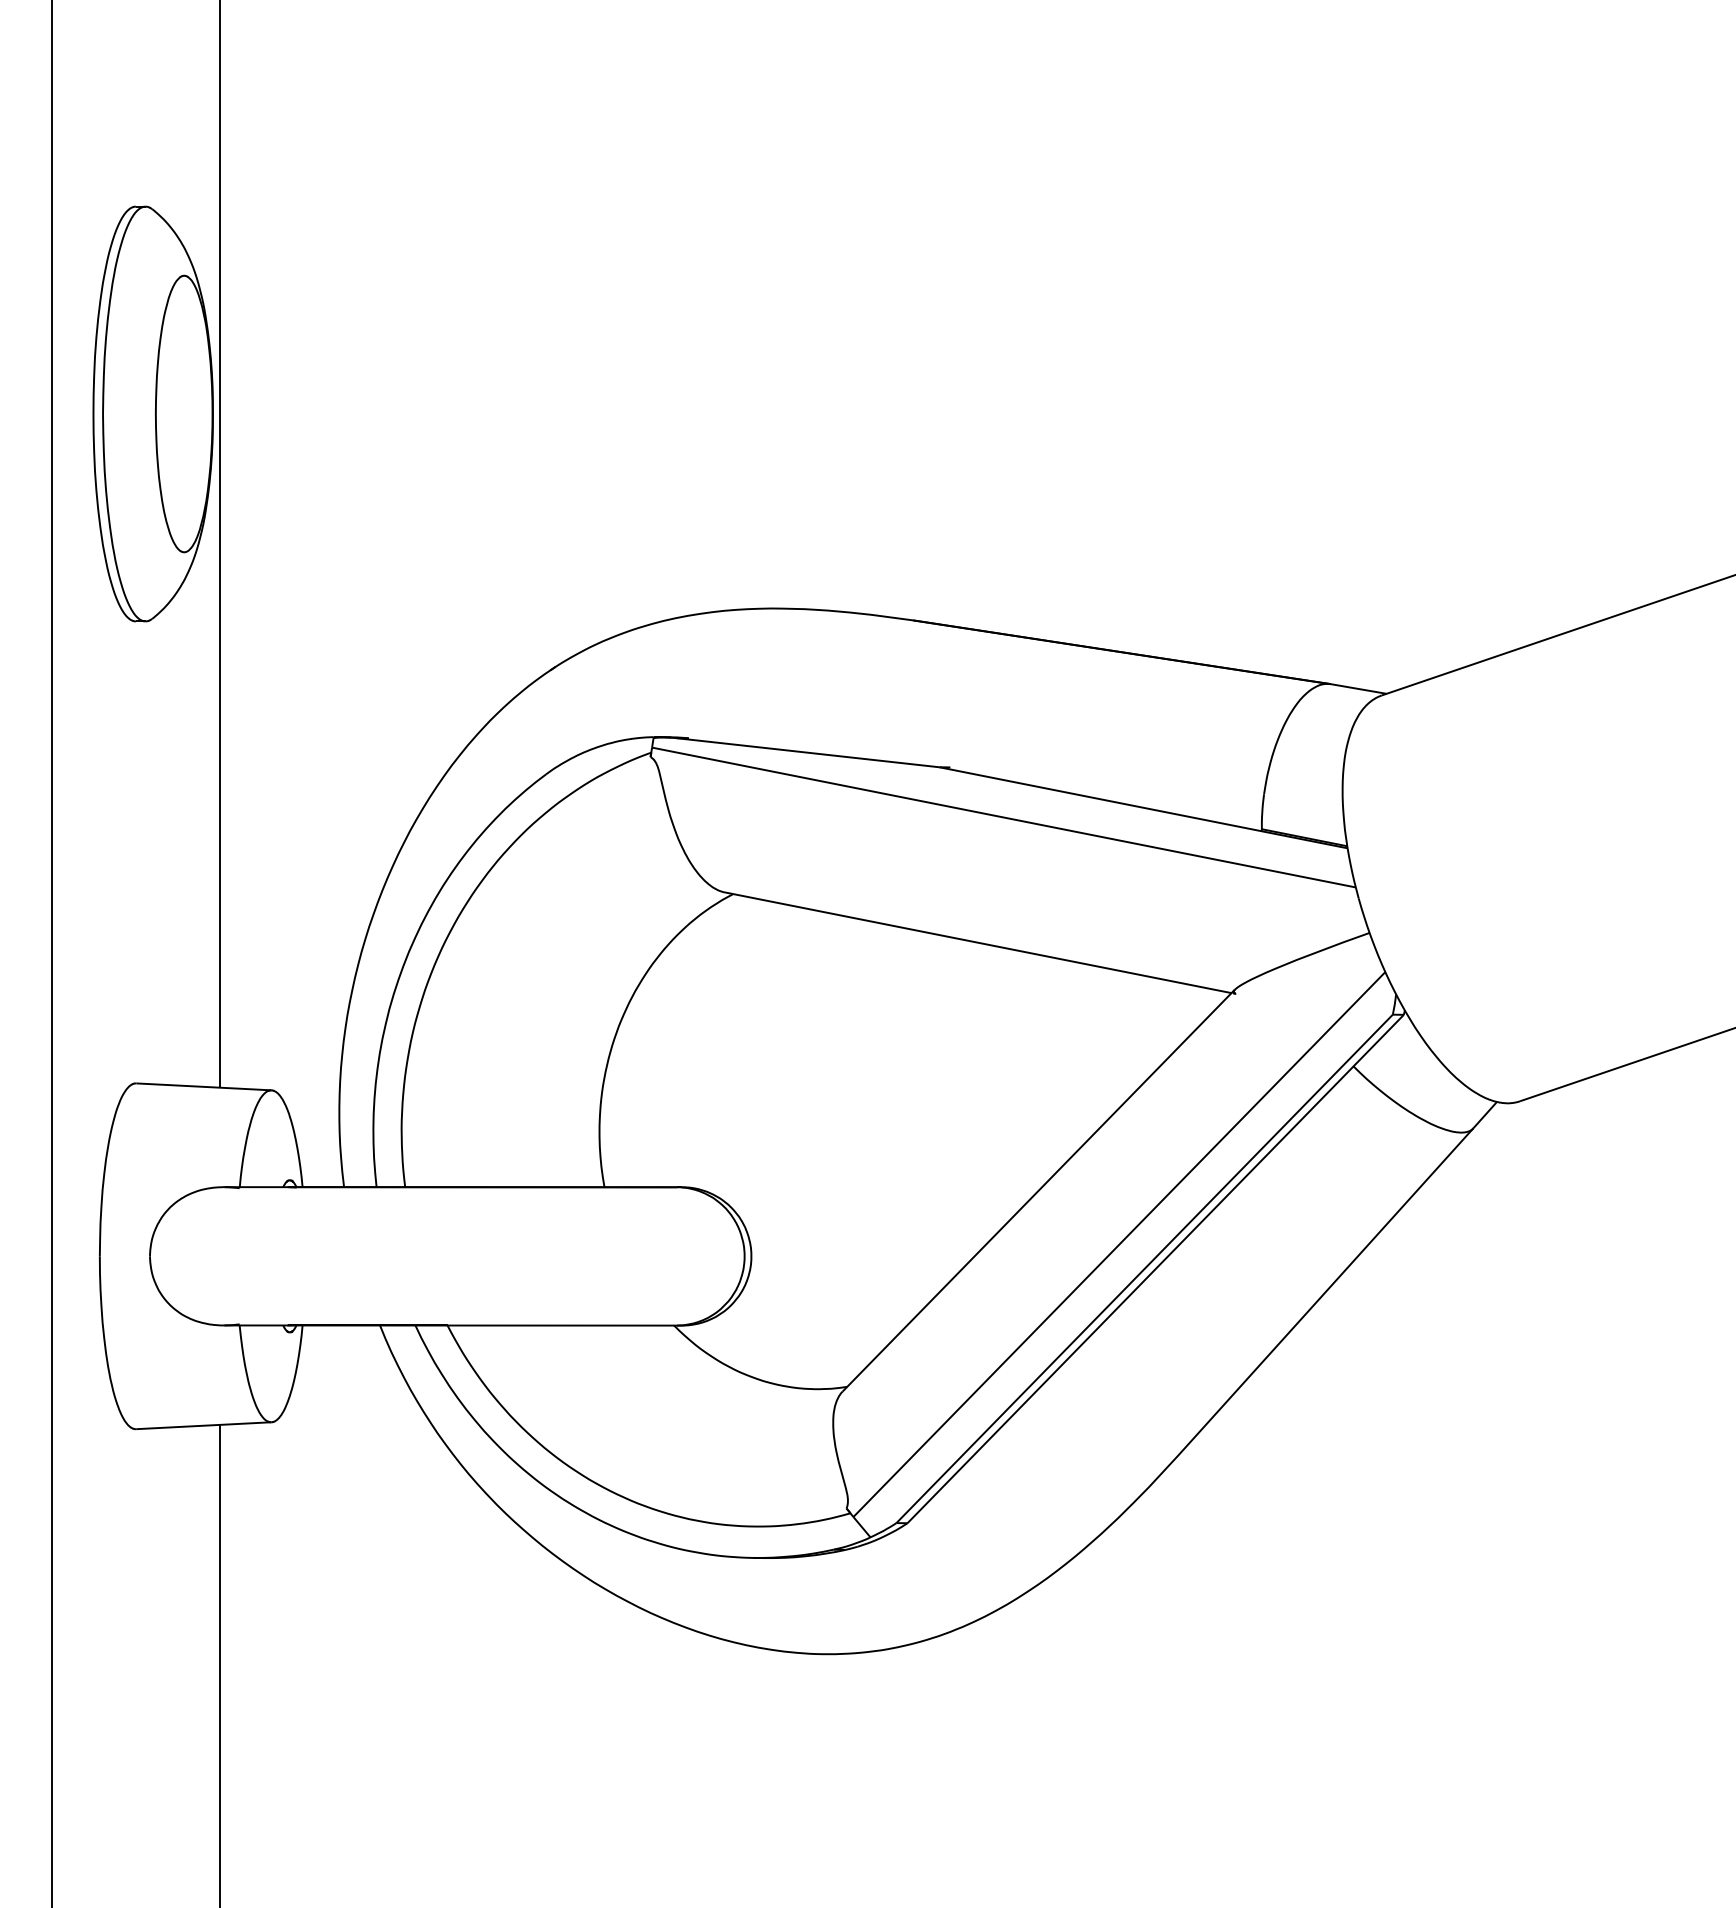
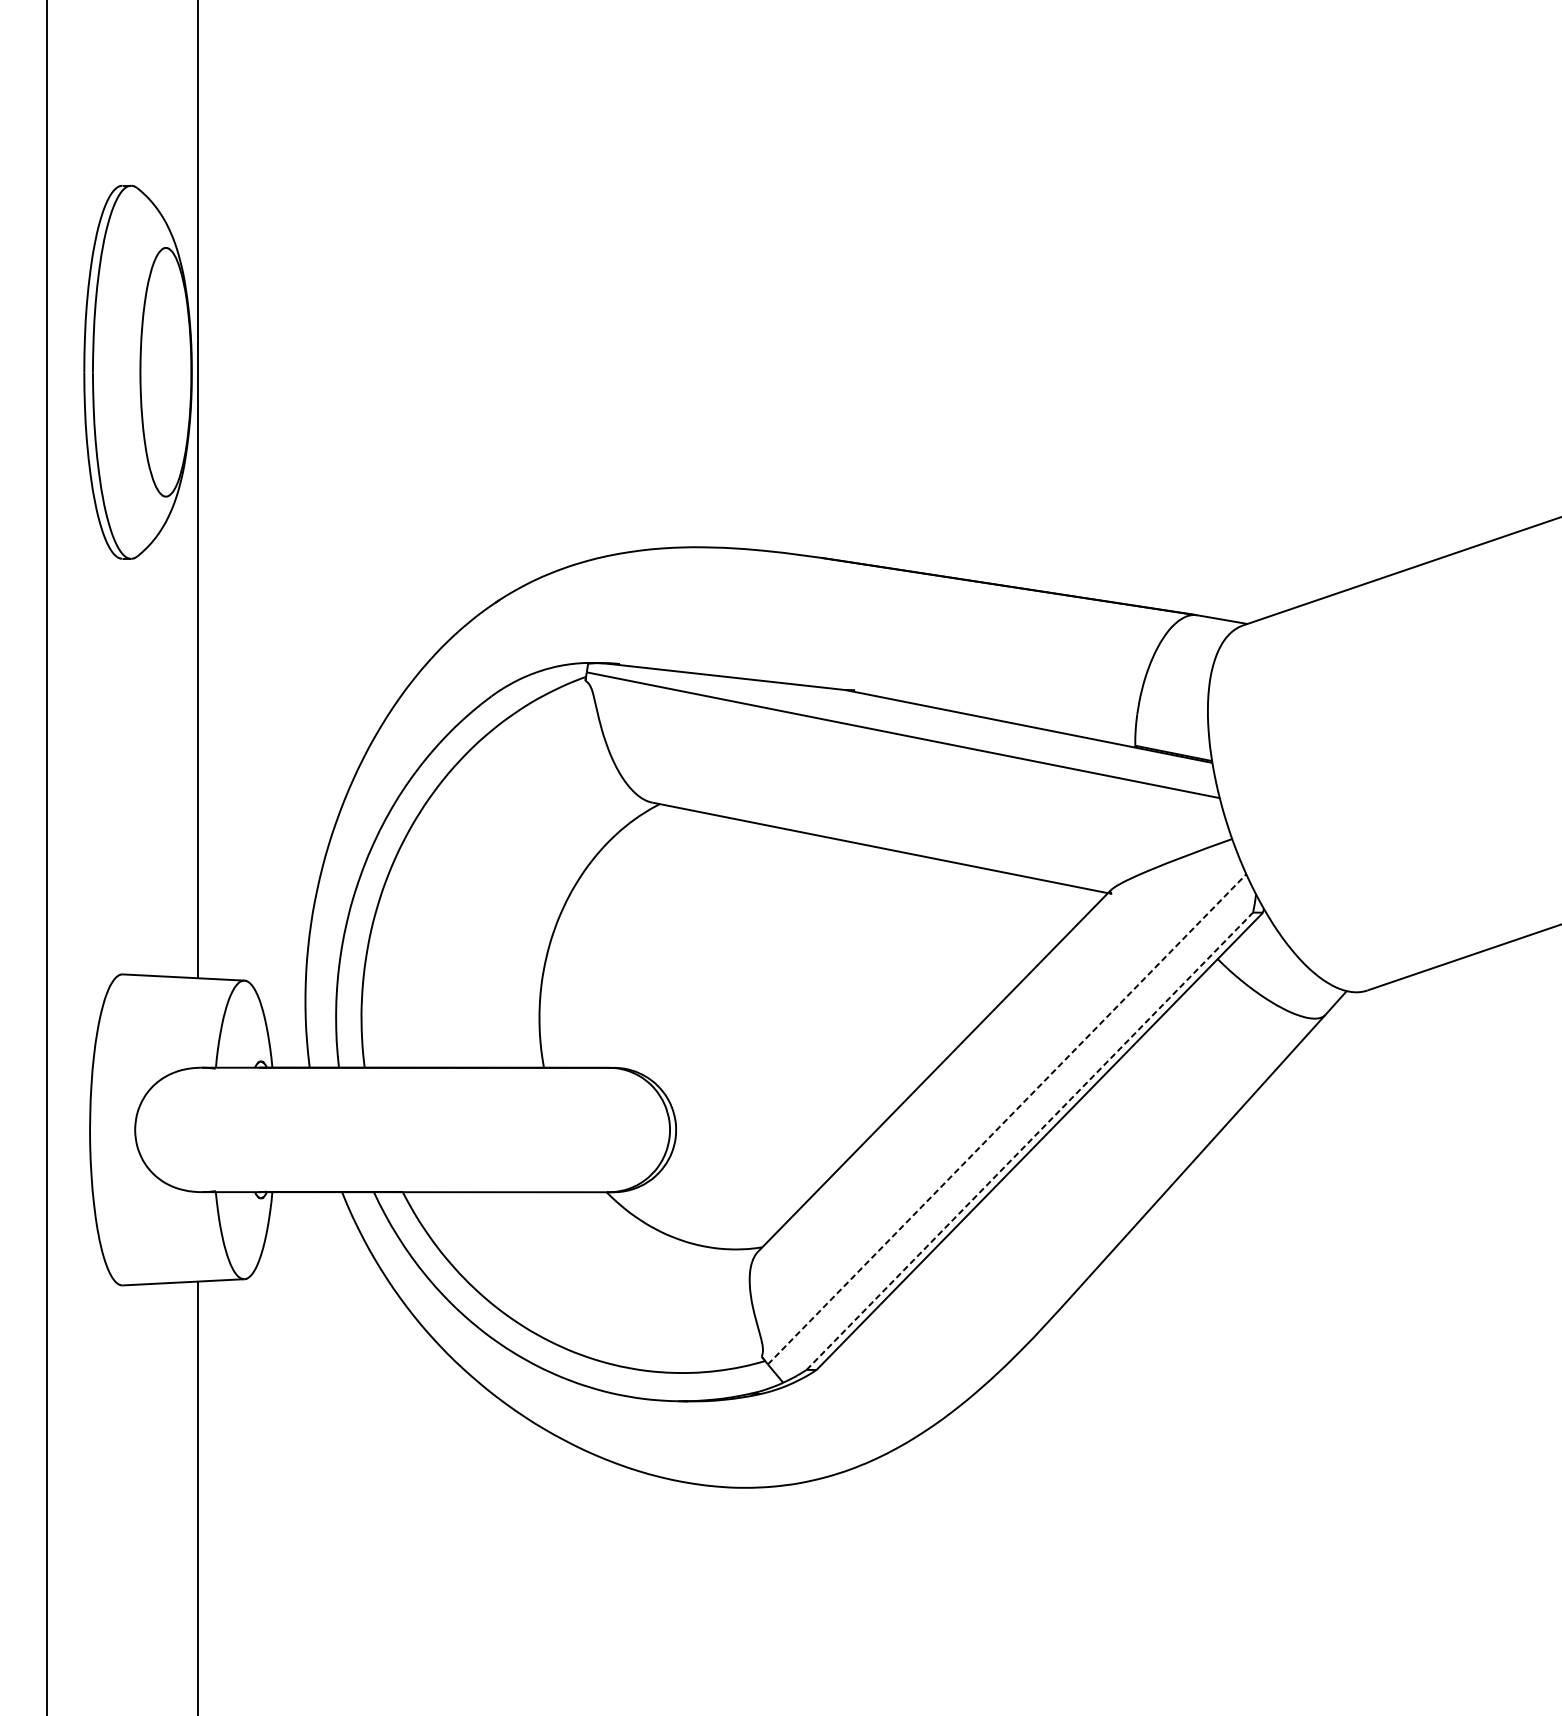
line: (1119, 1244) -> (1007, 1119), solid -> dashed
line: (1145, 1268) -> (1030, 1140), solid -> dashed

